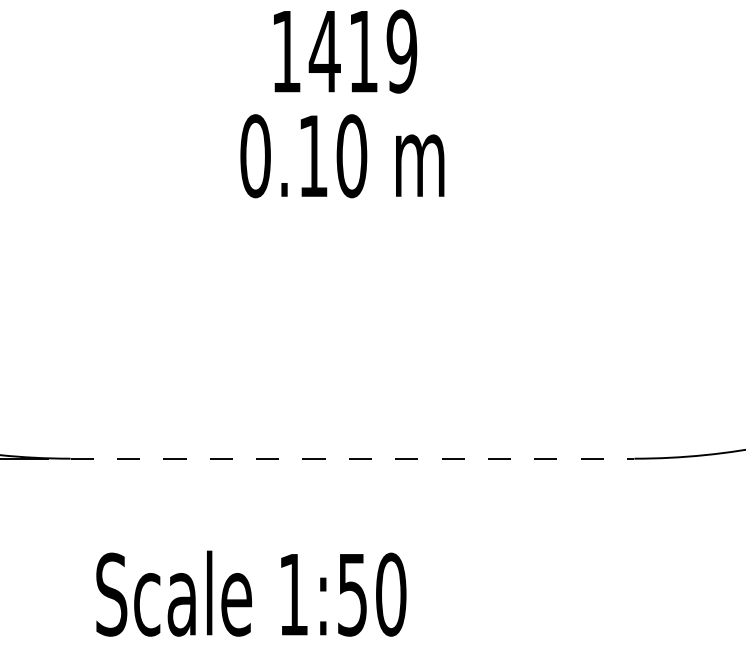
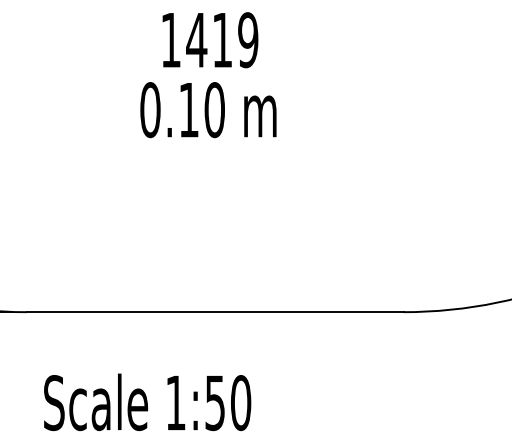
line: (352, 459) -> (215, 312), dashed -> solid

